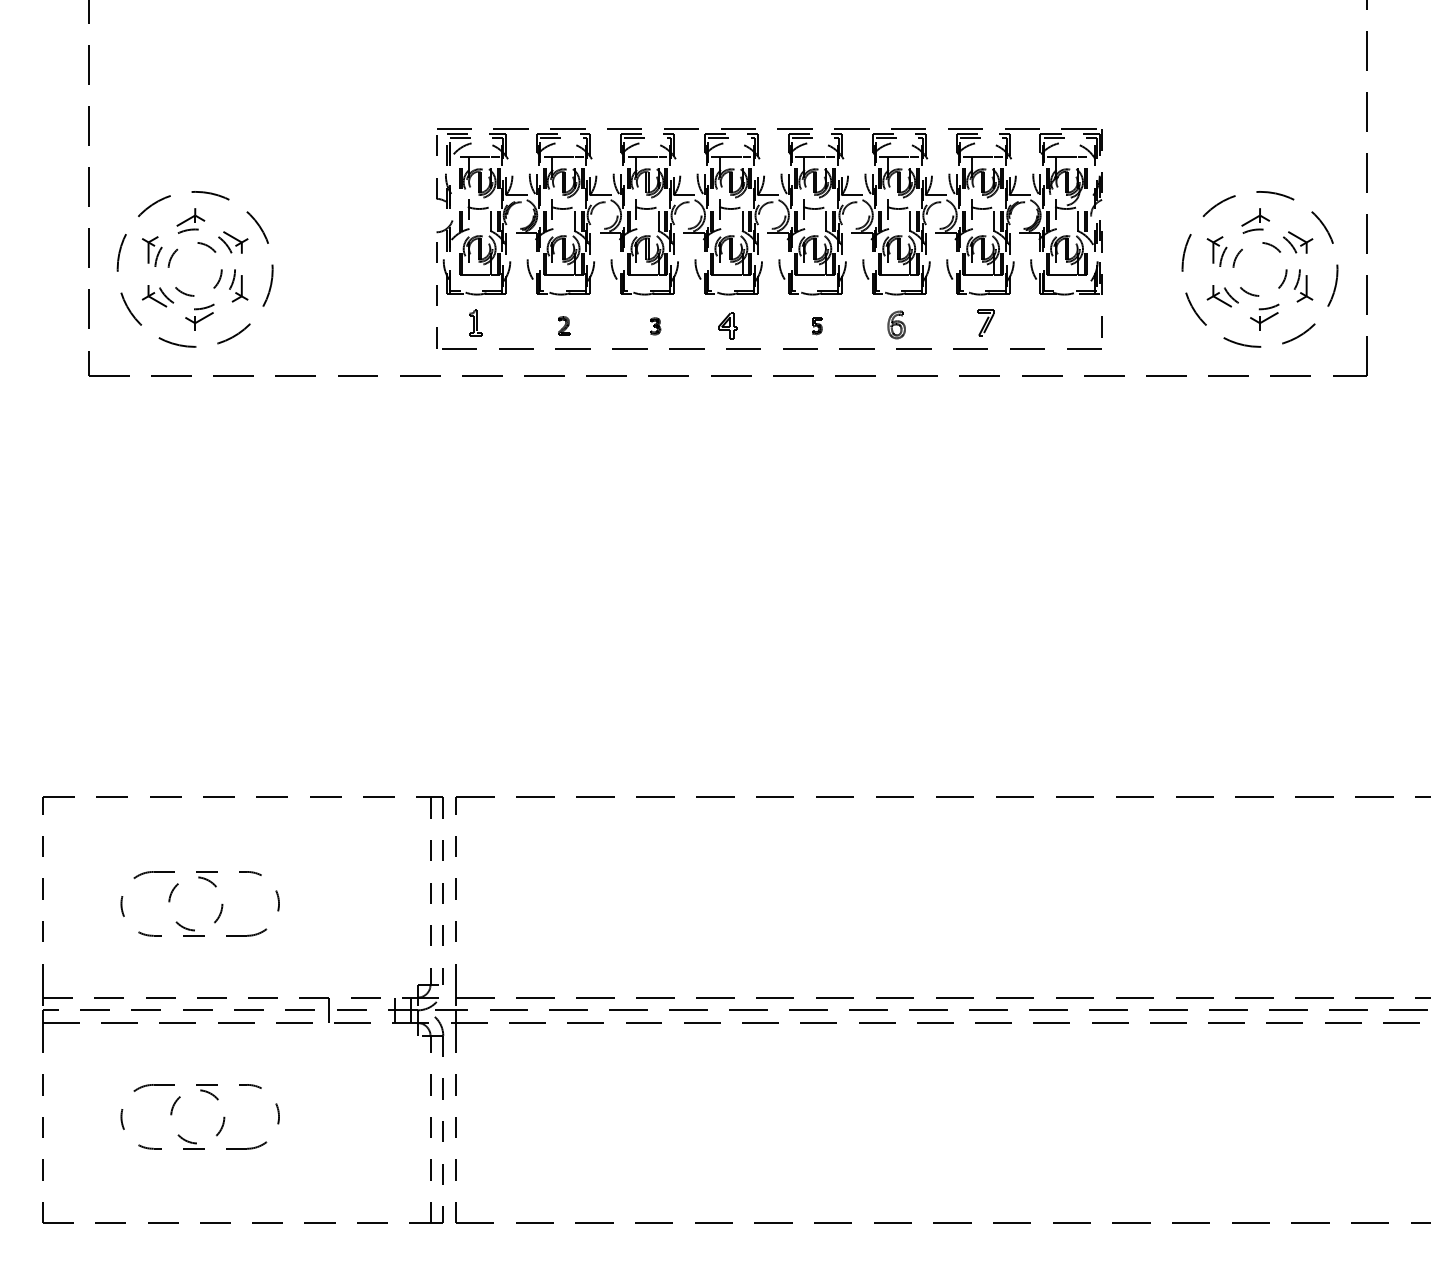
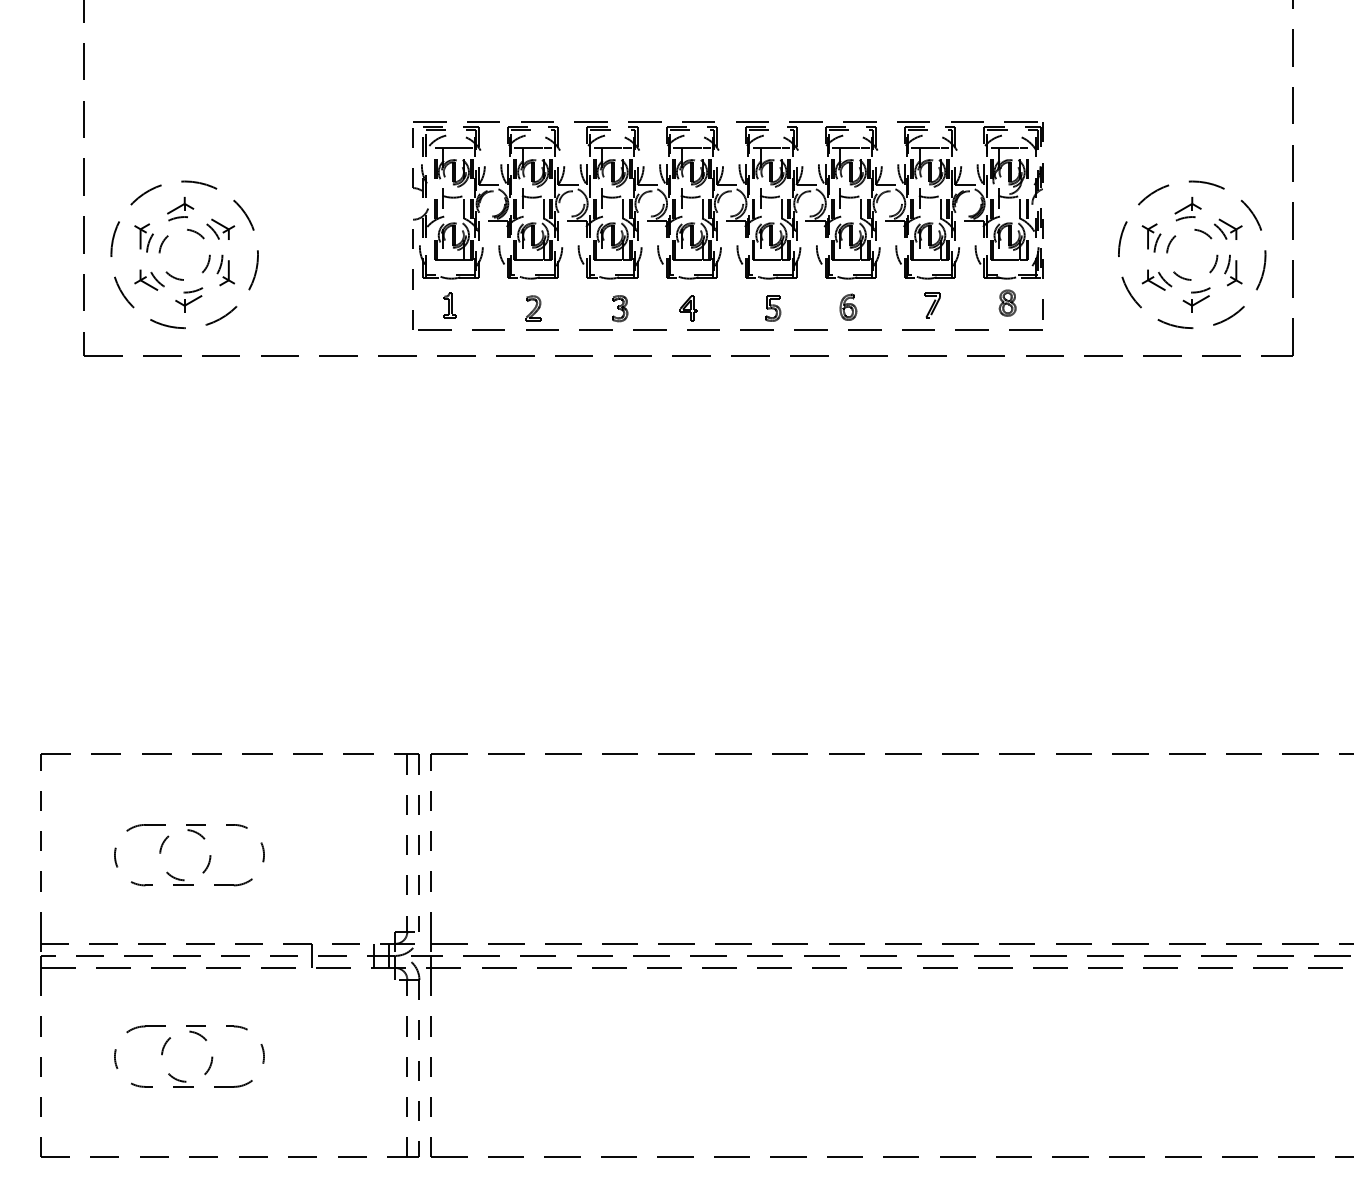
part: (1064, 319) -> (1007, 302), added
part: (563, 326) -> (533, 308), size x1.43
part: (655, 326) -> (620, 308), size x1.67
part: (817, 326) -> (773, 308), size x1.67

